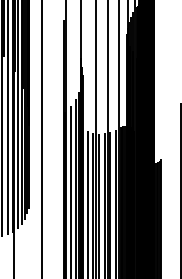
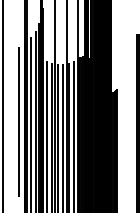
line: (57, 193) -> (18, 121), added

